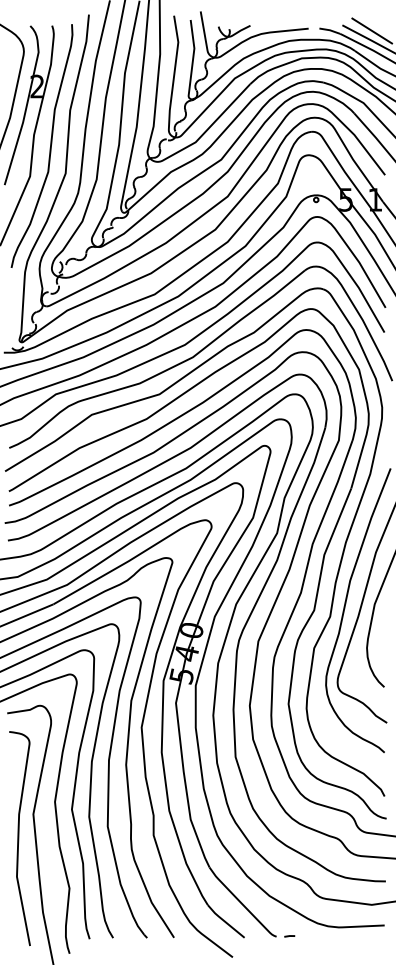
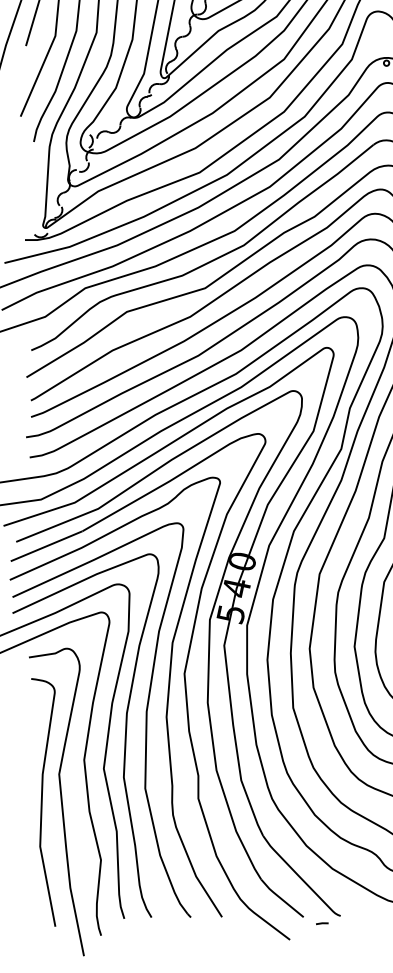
line: (289, 936) -> (322, 923), moved

